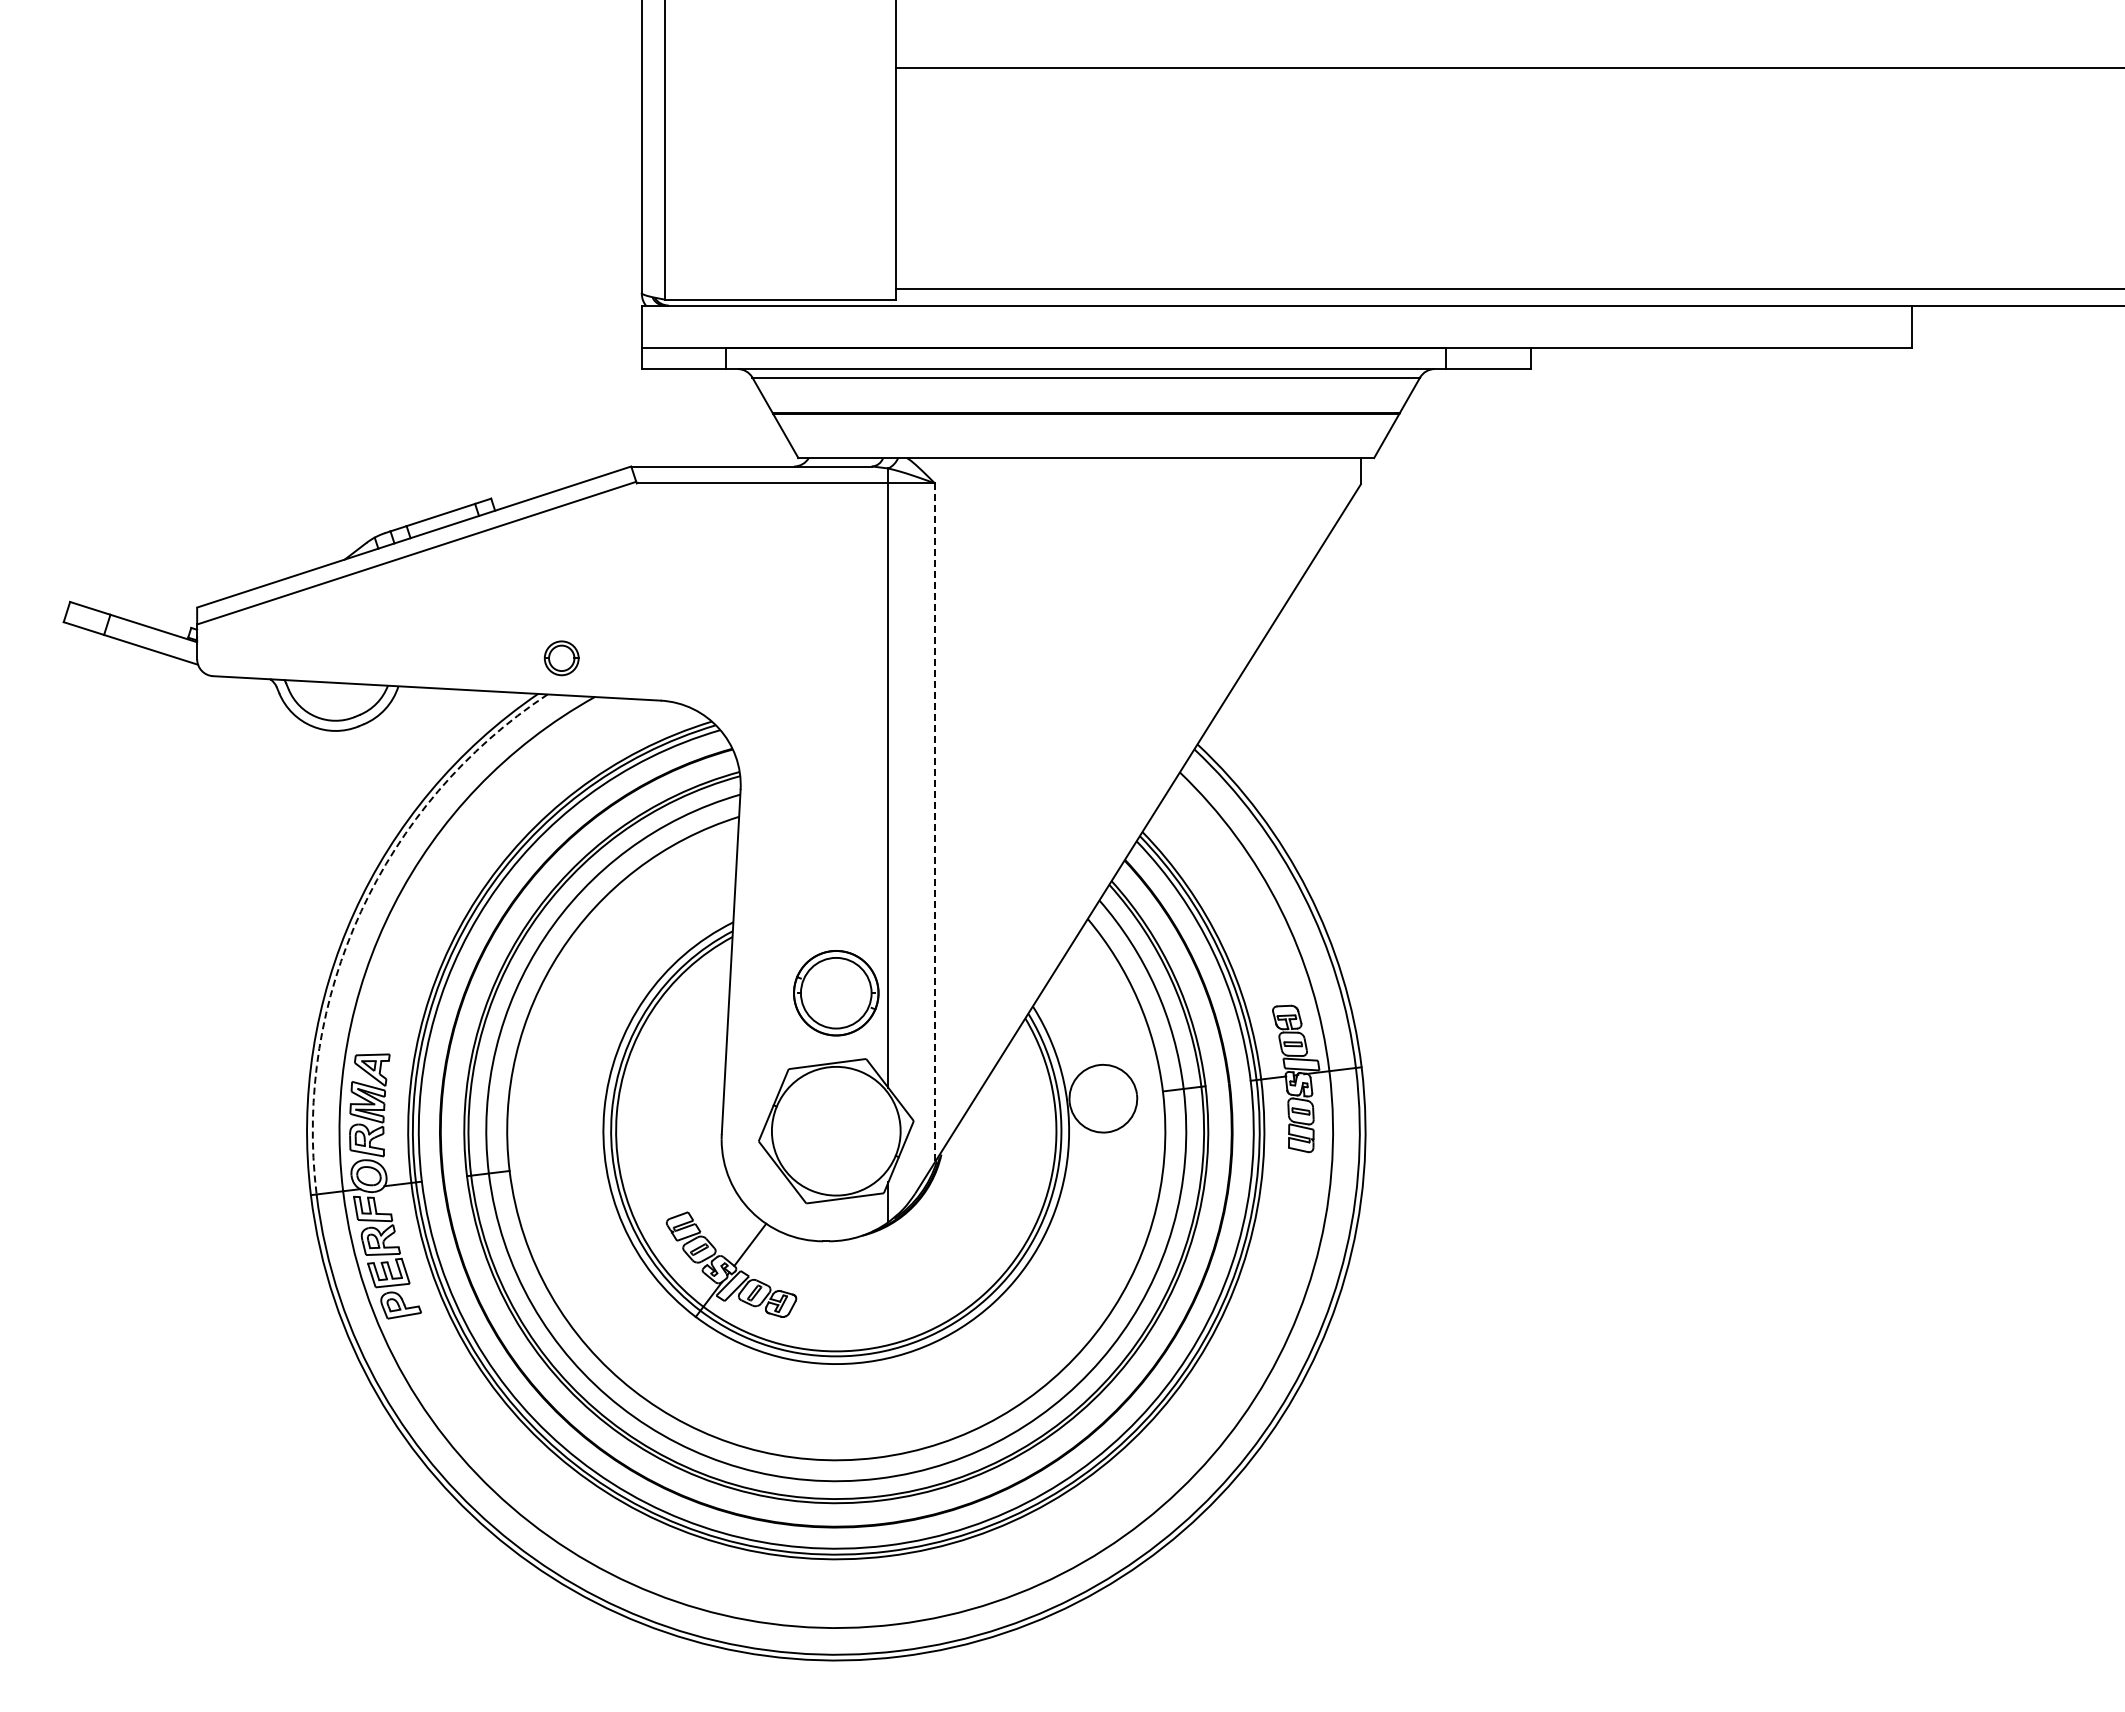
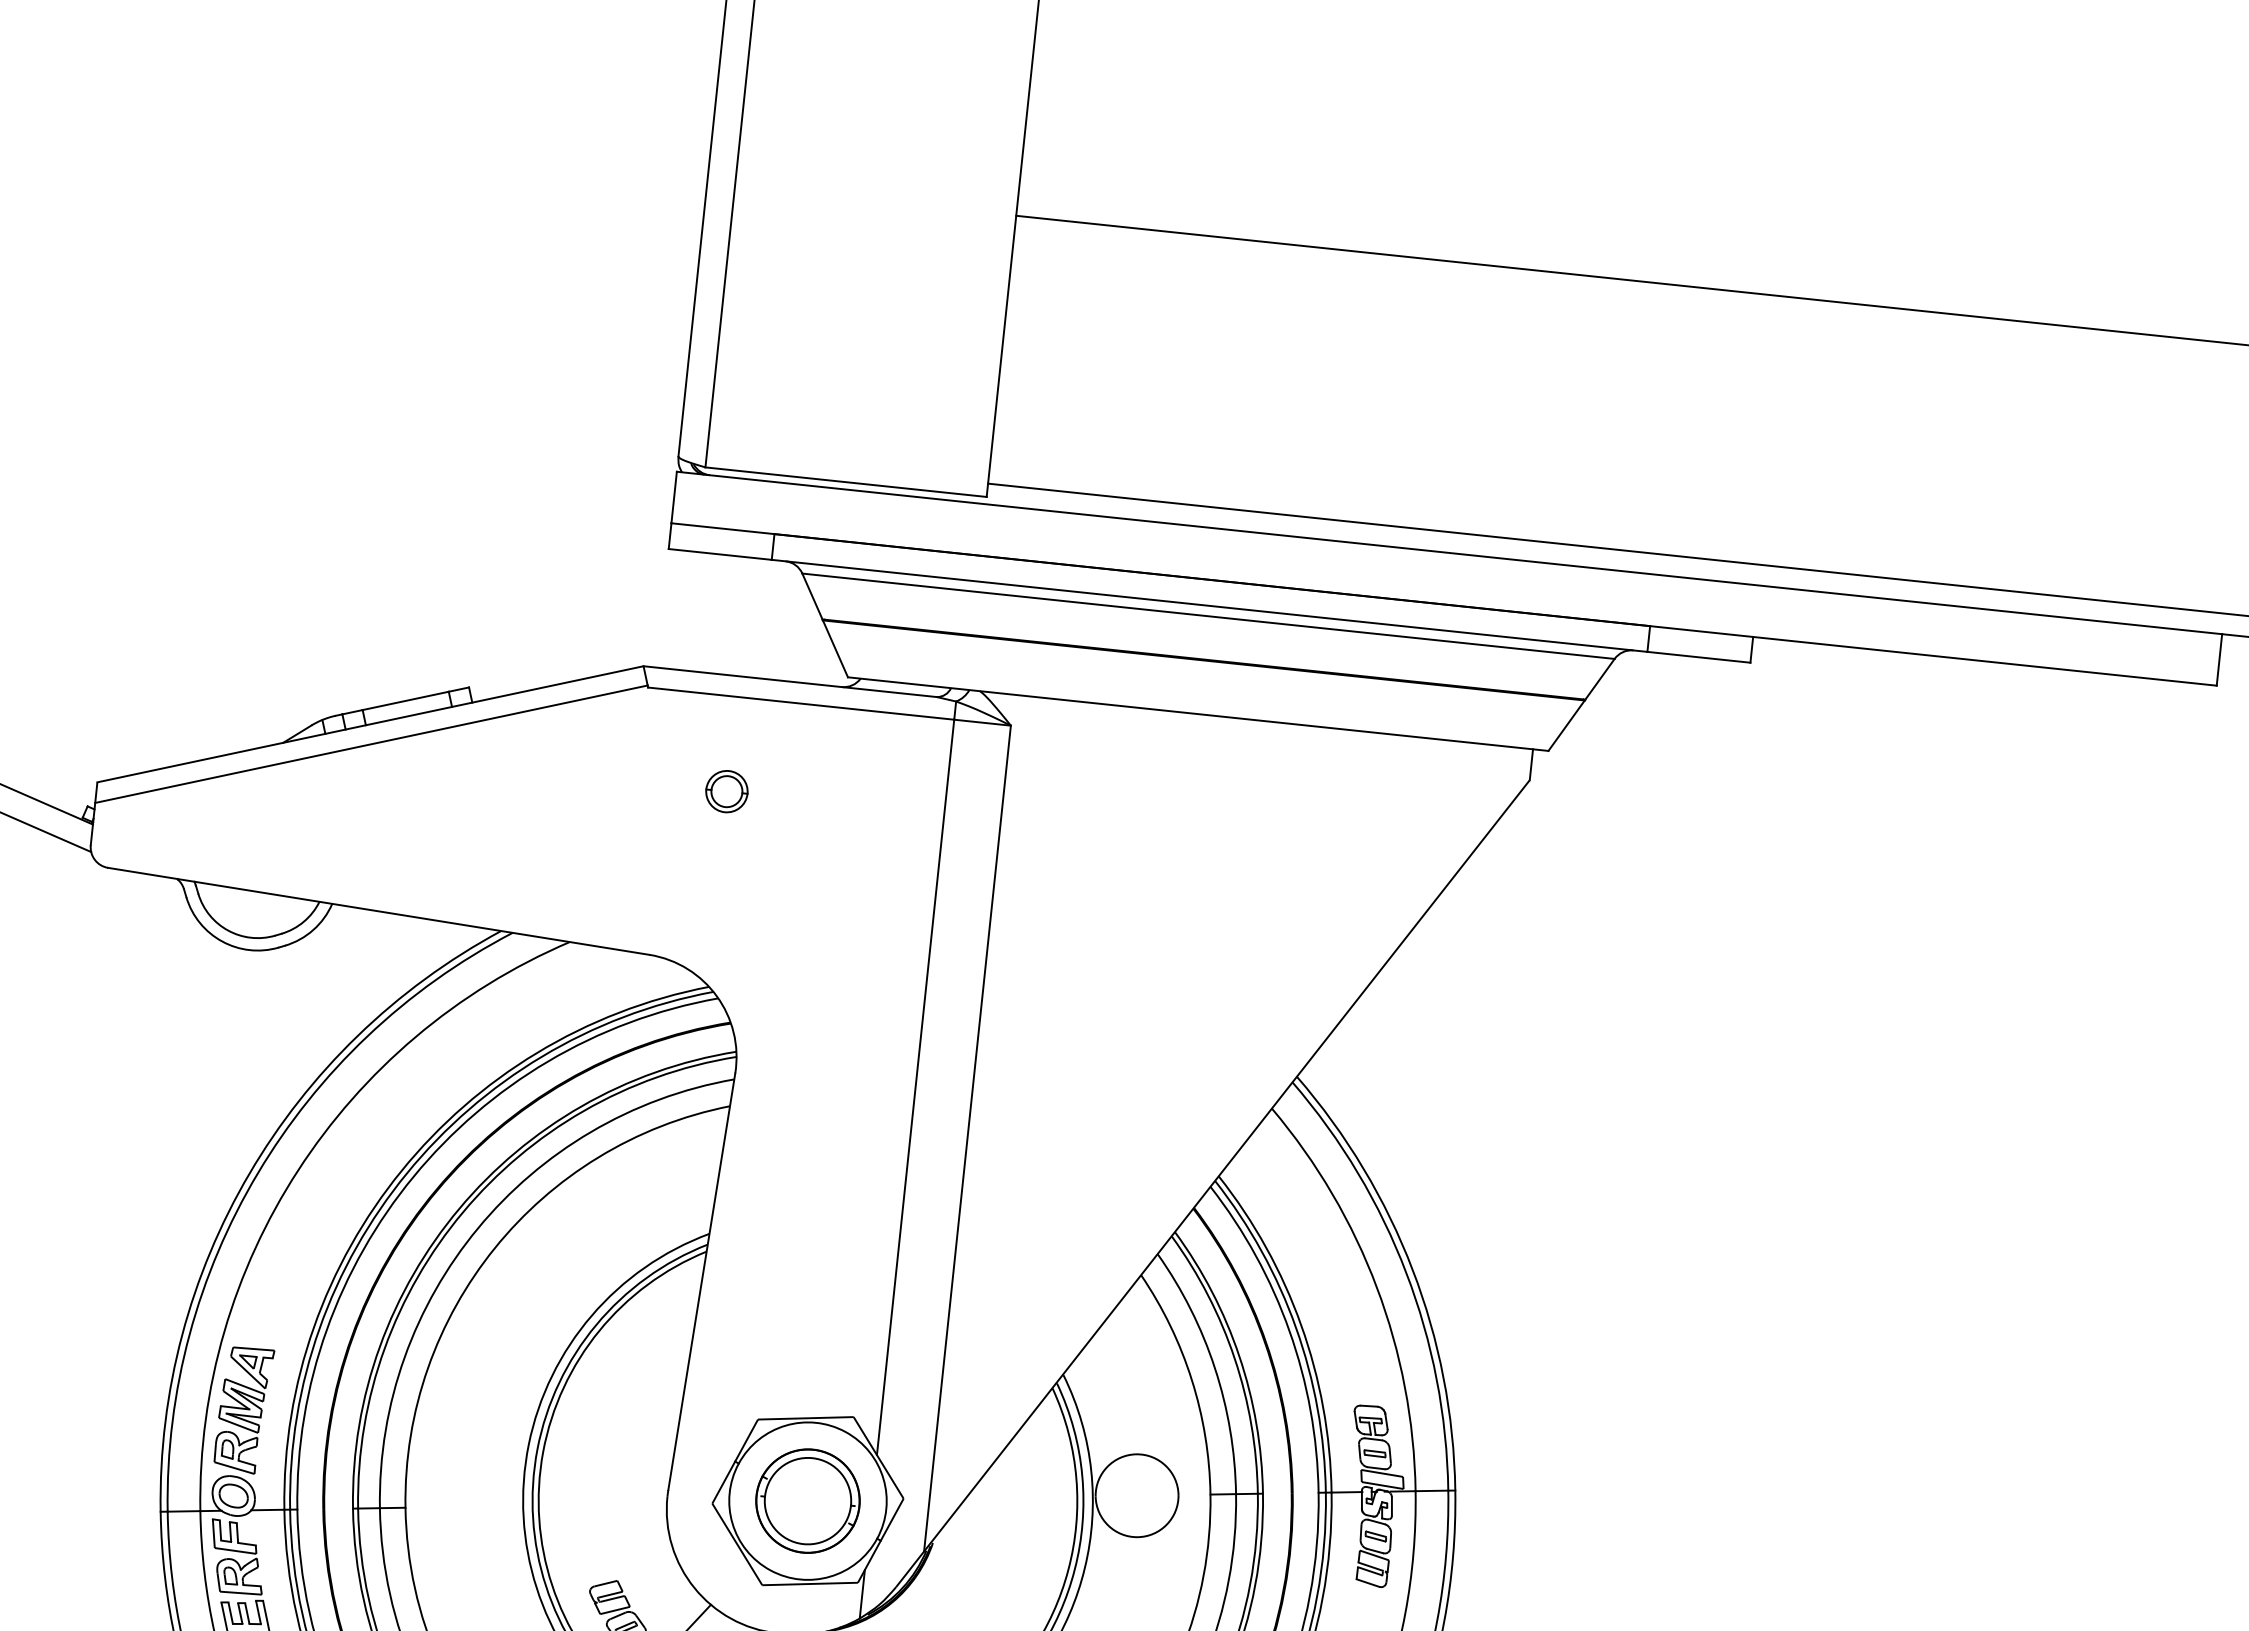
part: (561, 658) -> (726, 791), moved
line: (934, 823) -> (966, 1139), dashed -> solid
arc: (361, 911) -> (258, 1173), dashed -> solid
part: (836, 993) -> (808, 1501), moved

